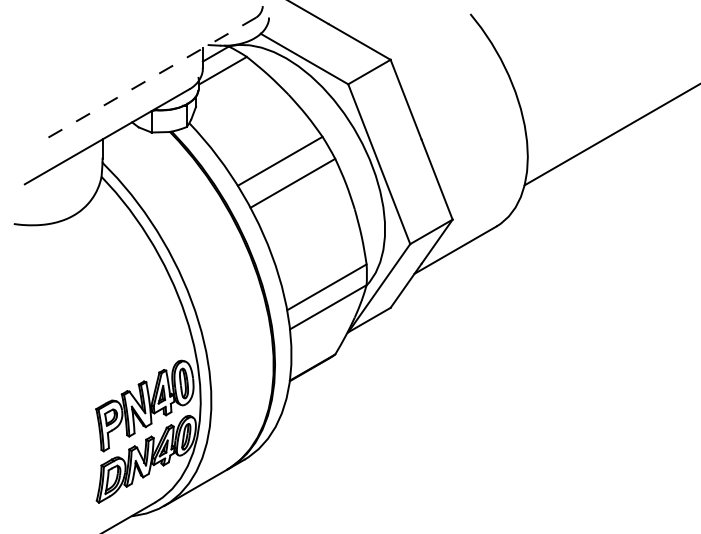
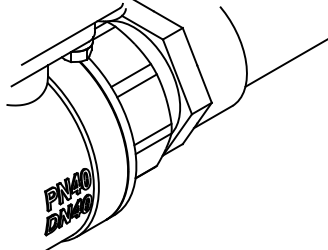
line: (150, 77) -> (70, 36), dashed -> solid

